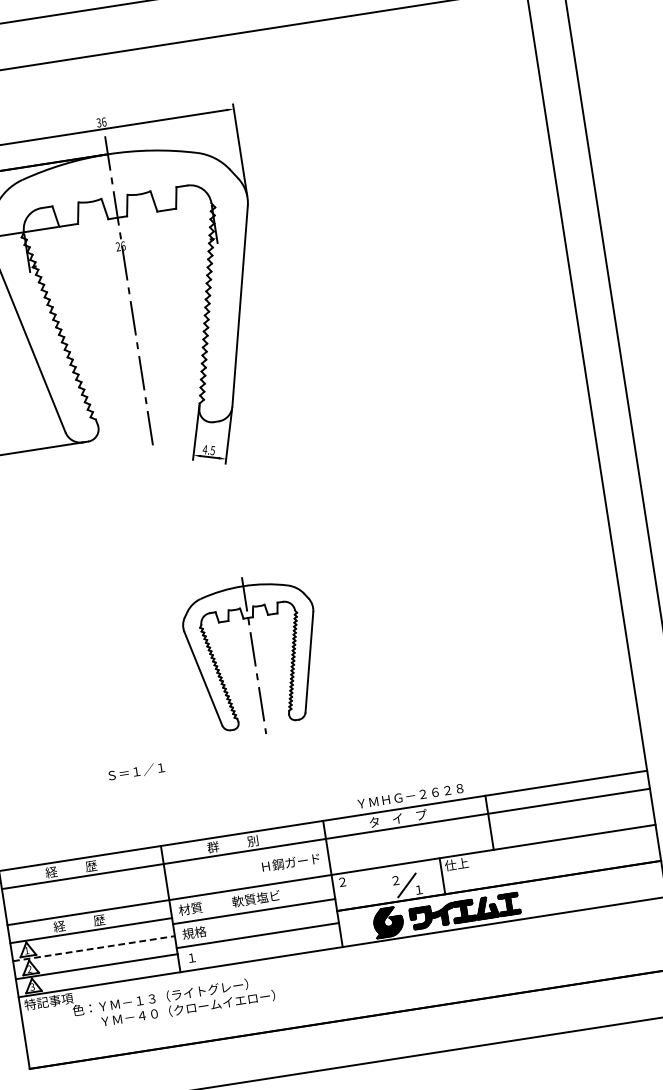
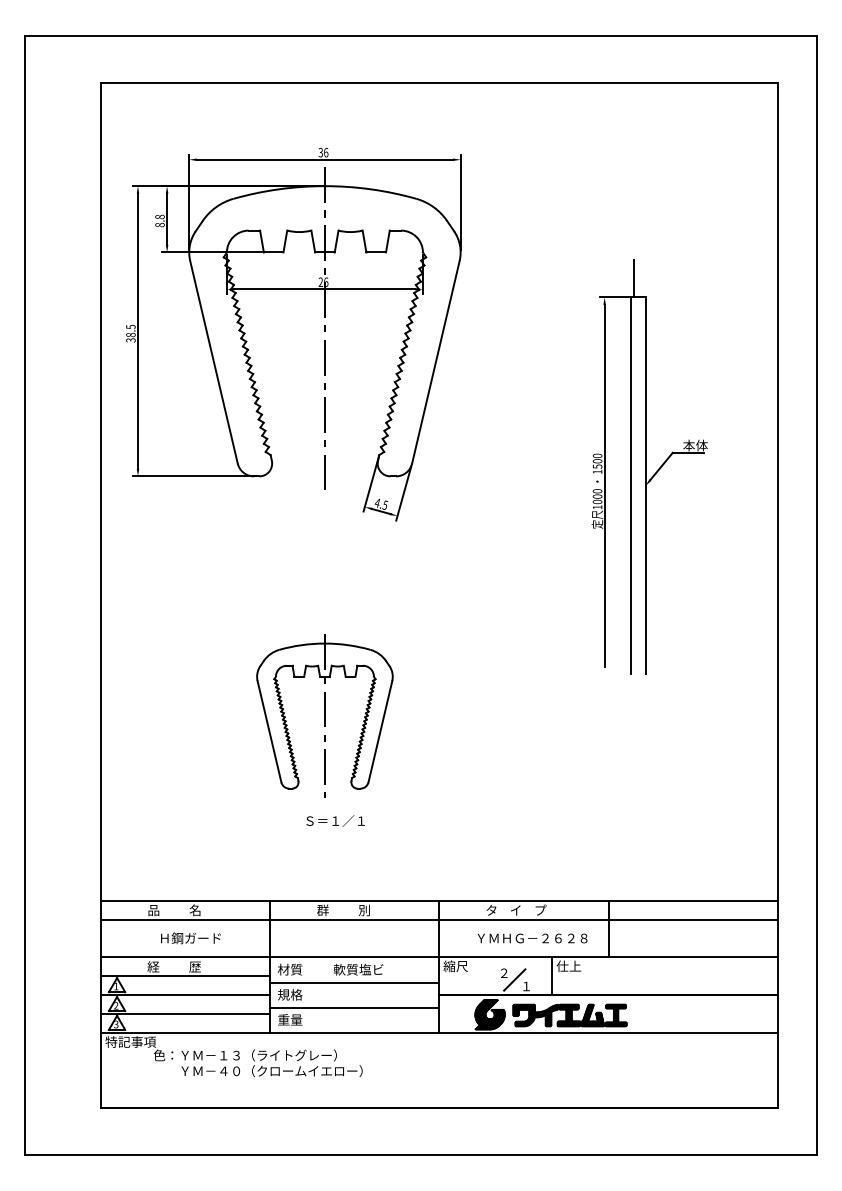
line: (122, 253) -> (324, 289), added
part: (459, 374) -> (649, 466), added
part: (253, 655) -> (324, 715), moved
text: (136, 771) -> (335, 820), moved
text: (410, 796) -> (532, 938), moved
text: (290, 862) -> (190, 938), moved
text: (71, 869) -> (174, 910), 経          歴 -> 品          名
text: (348, 881) -> (455, 966), ２ -> 縮尺
line: (94, 949) -> (185, 995), dashed -> solid
text: (198, 956) -> (290, 1019), １ -> 重量

